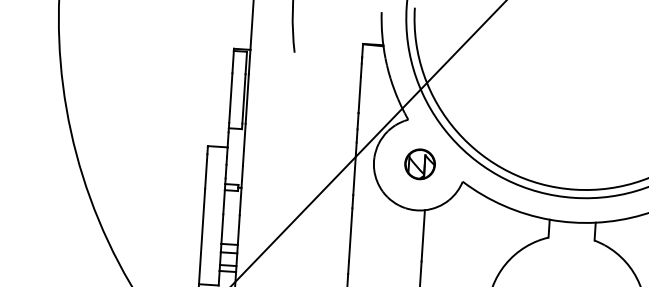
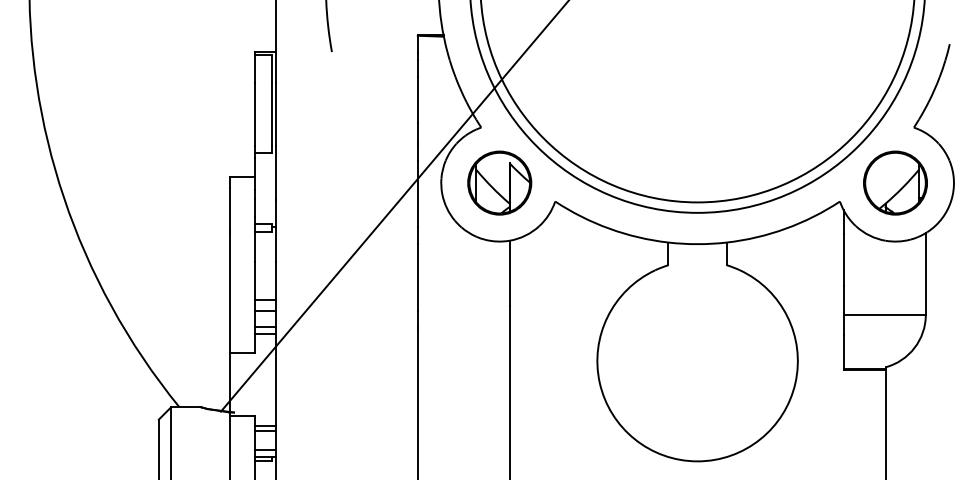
part: (419, 163) -> (499, 182), size x1.67

